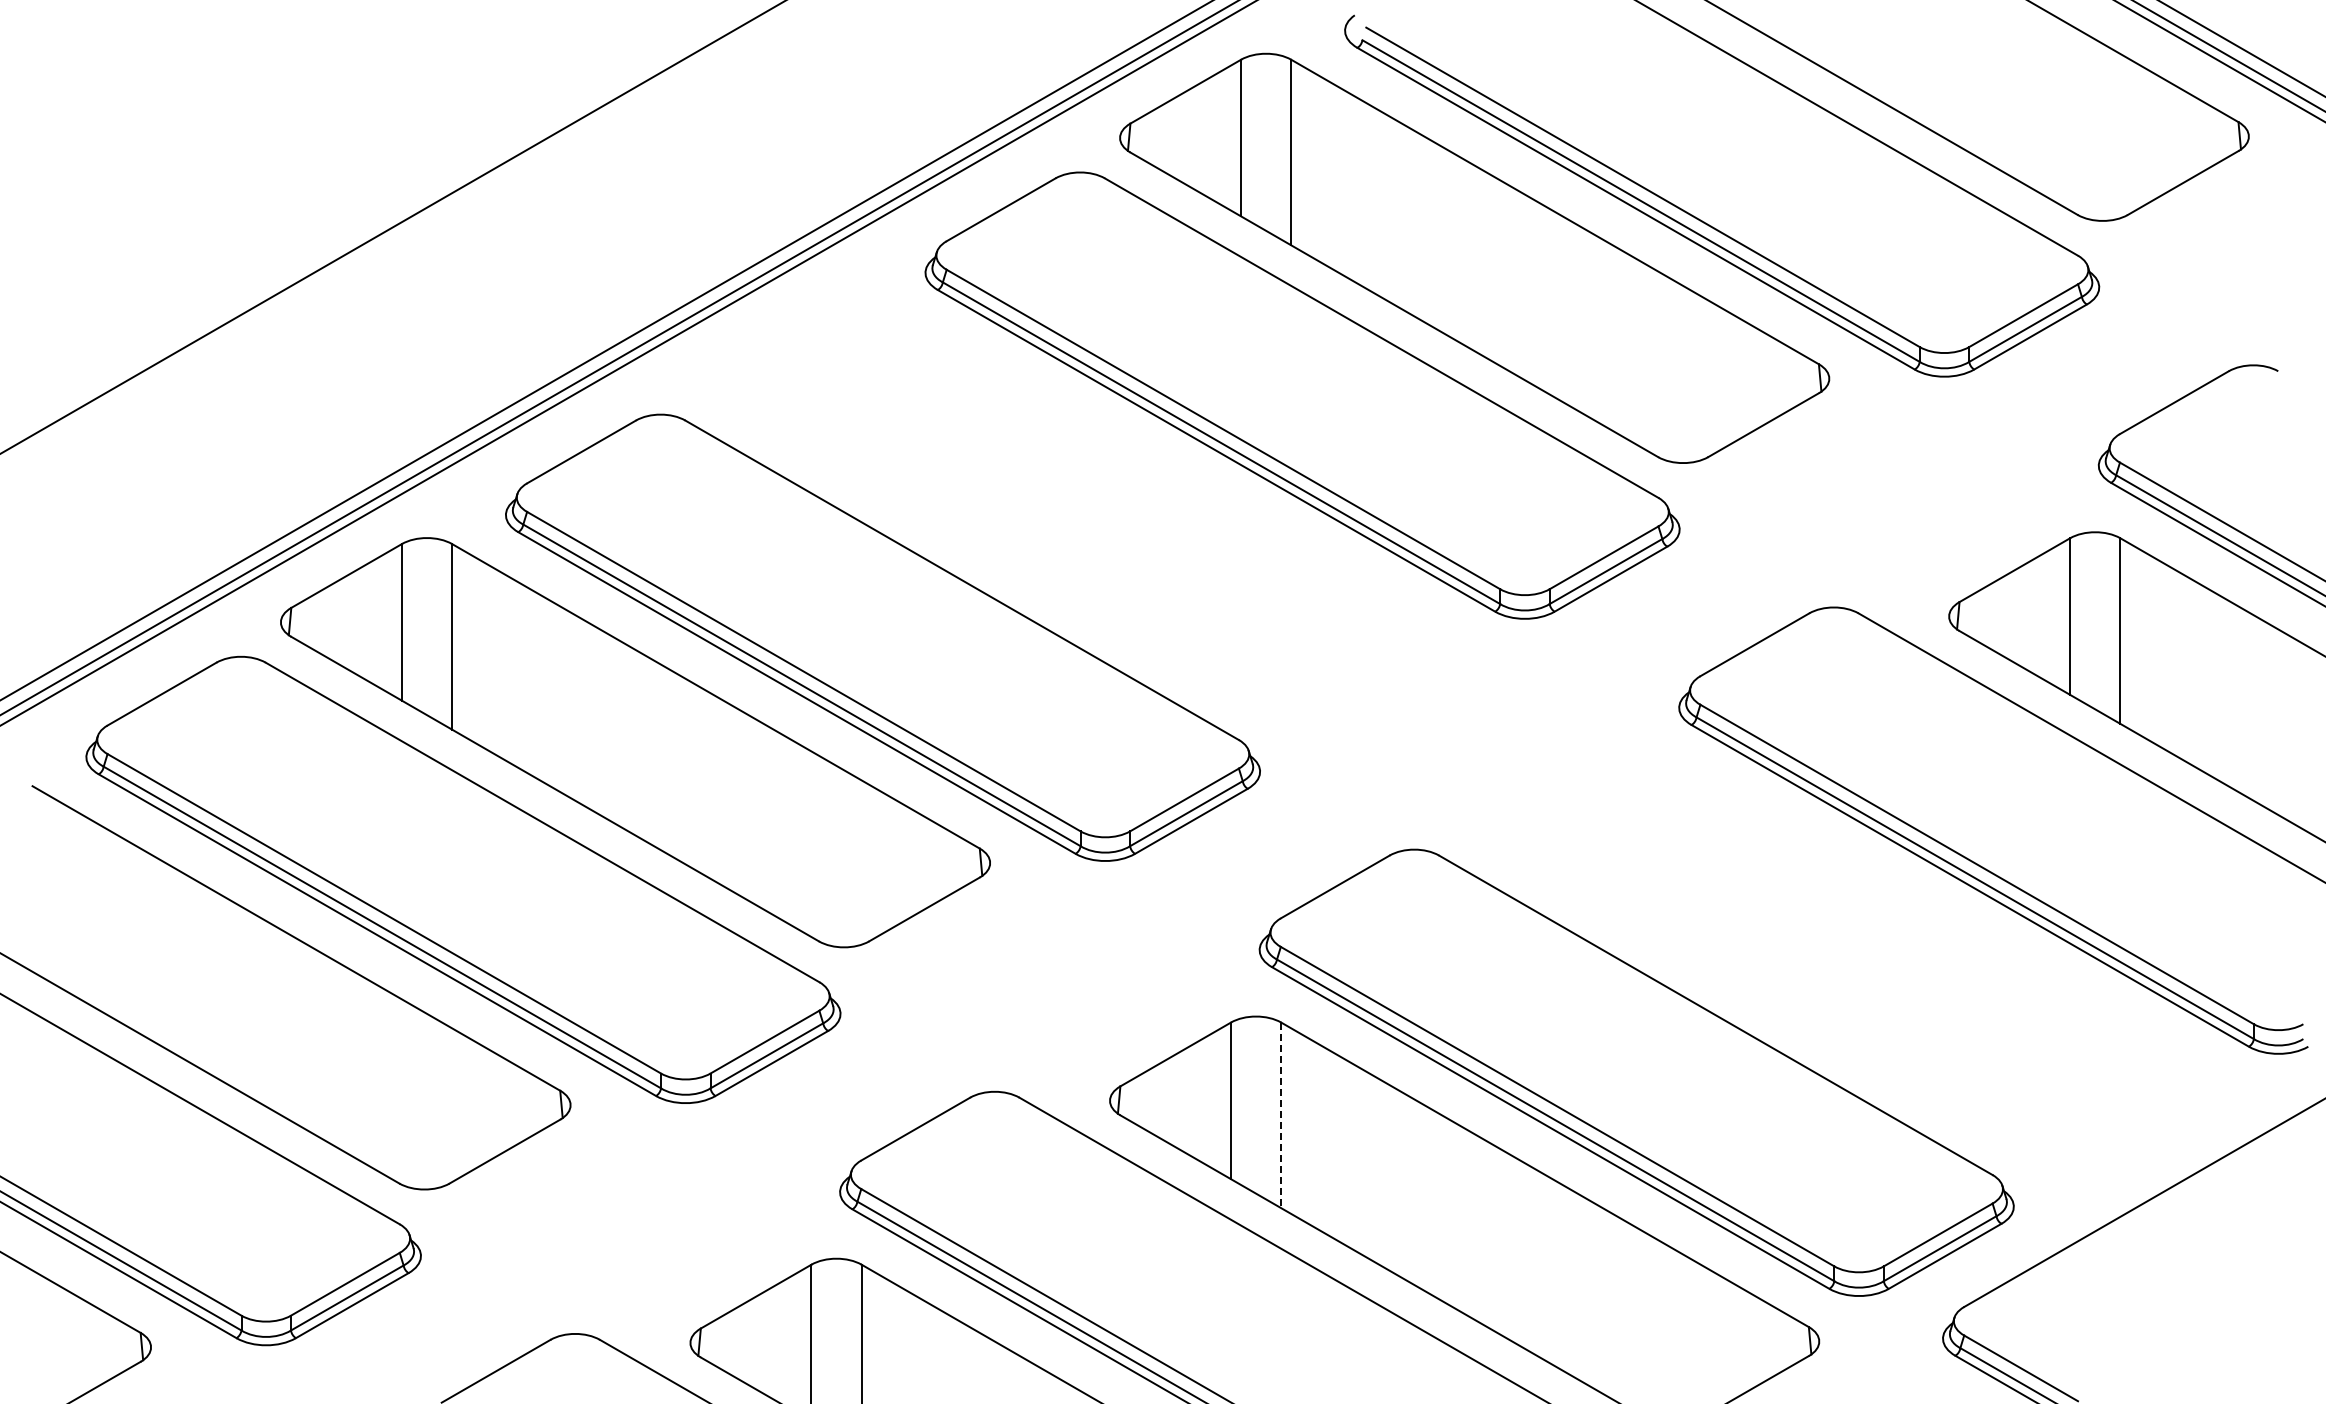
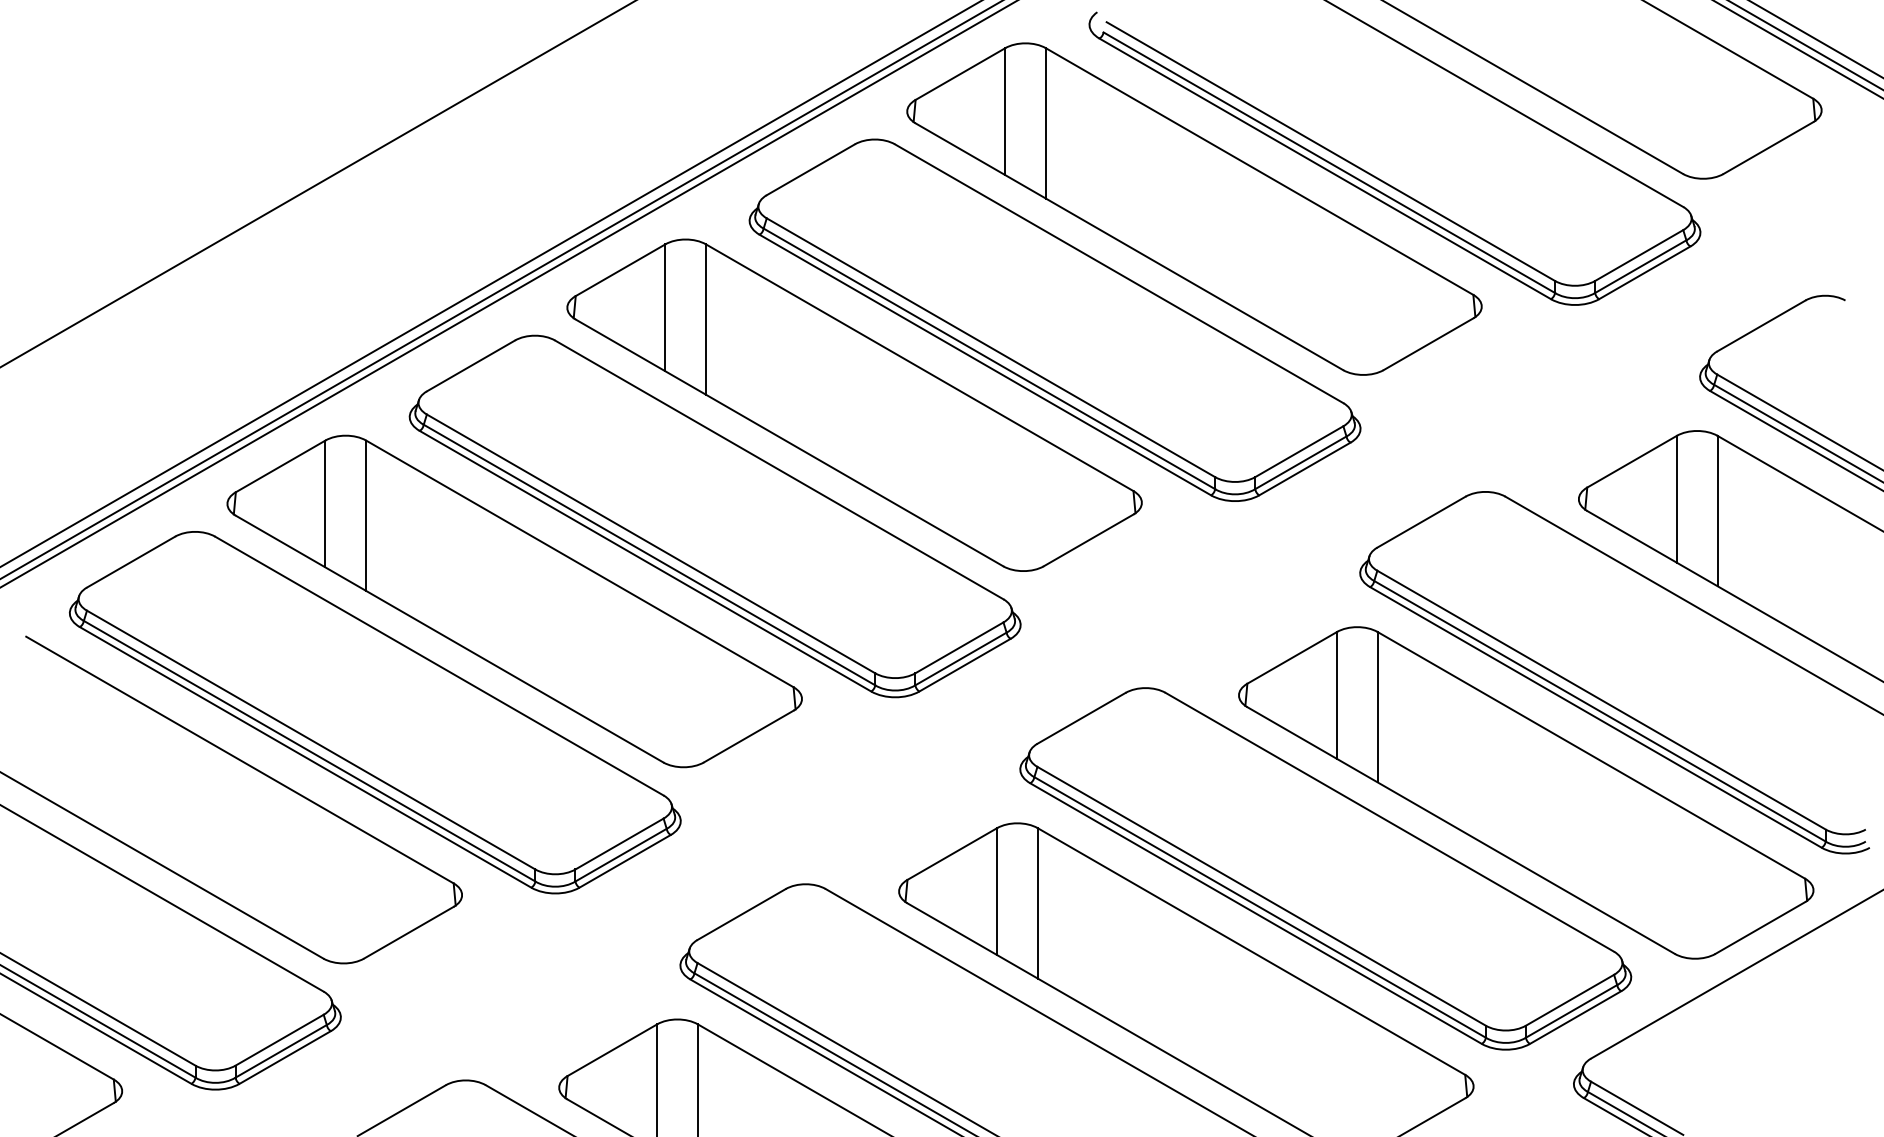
part: (1054, 500) -> (854, 405), added
part: (1883, 978) -> (1525, 792), added
line: (1281, 1115) -> (1037, 903), dashed -> solid

